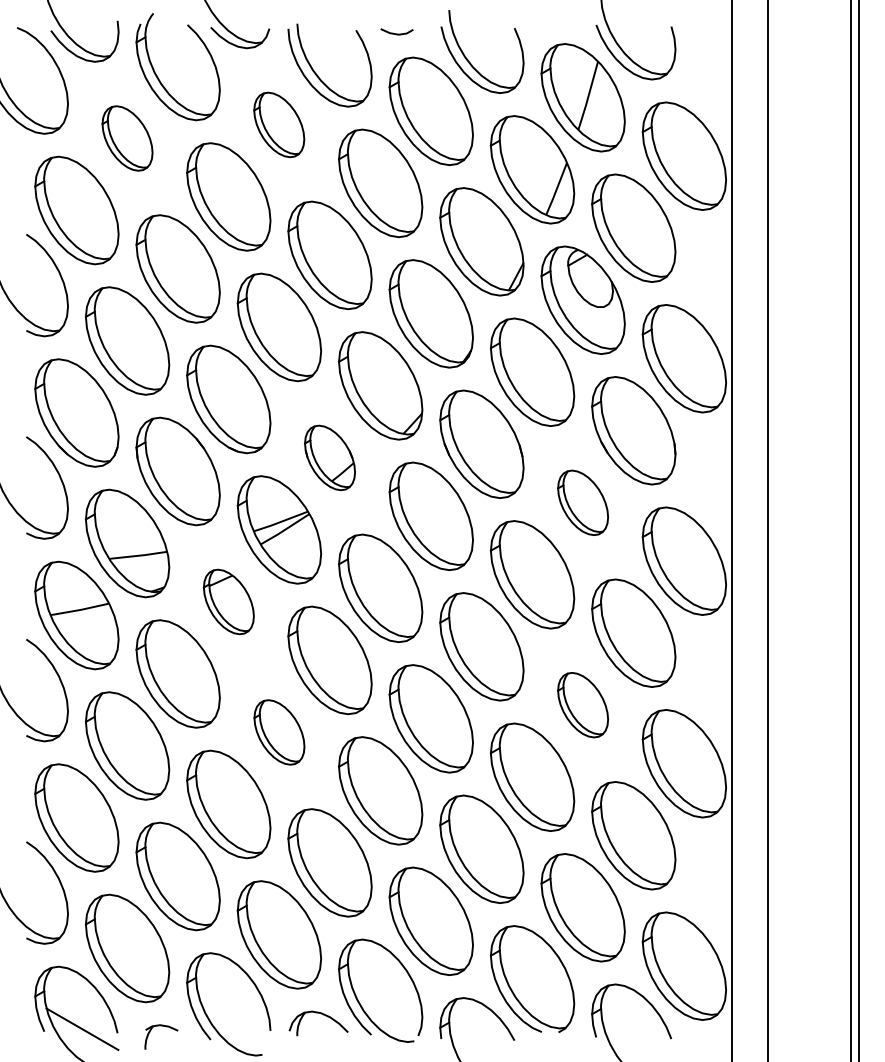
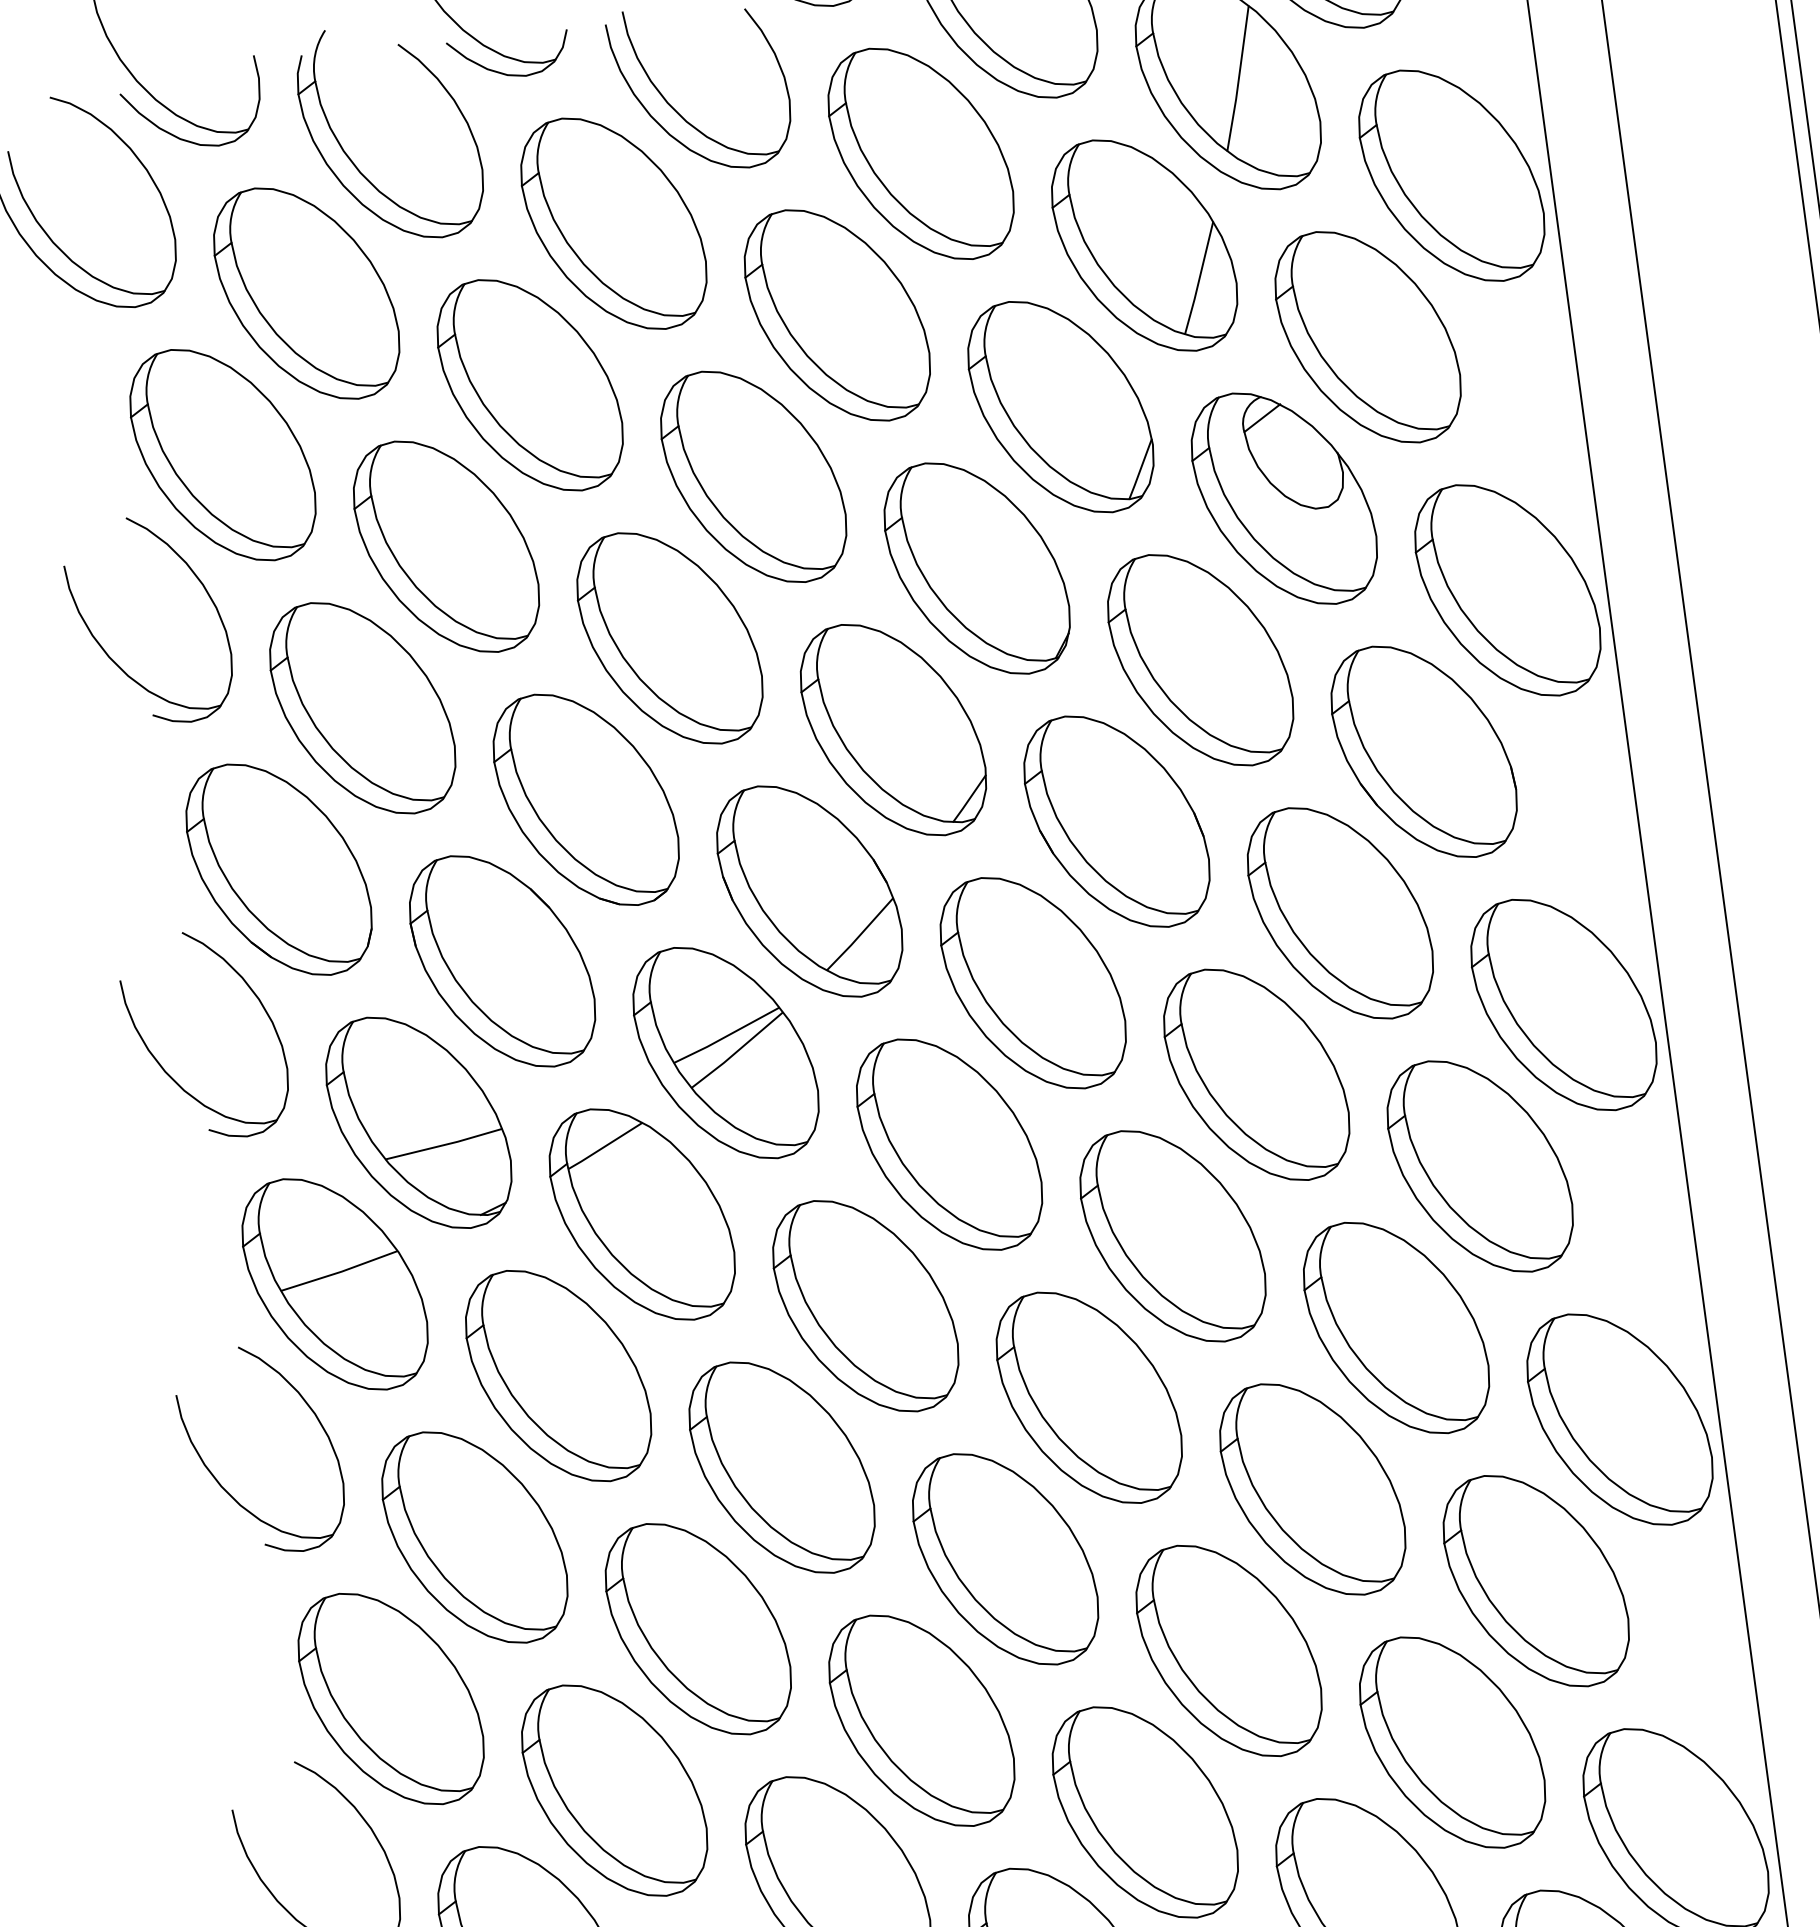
part: (278, 124) -> (611, 223), size x1.67
part: (127, 138) -> (306, 293), size x1.67
part: (329, 457) -> (808, 890), size x1.67
part: (582, 502) -> (1338, 912), size x1.67
part: (228, 601) -> (641, 1213), size x1.67
part: (582, 704) -> (1394, 1326), size x1.67
part: (279, 732) -> (782, 1467), size x1.67

